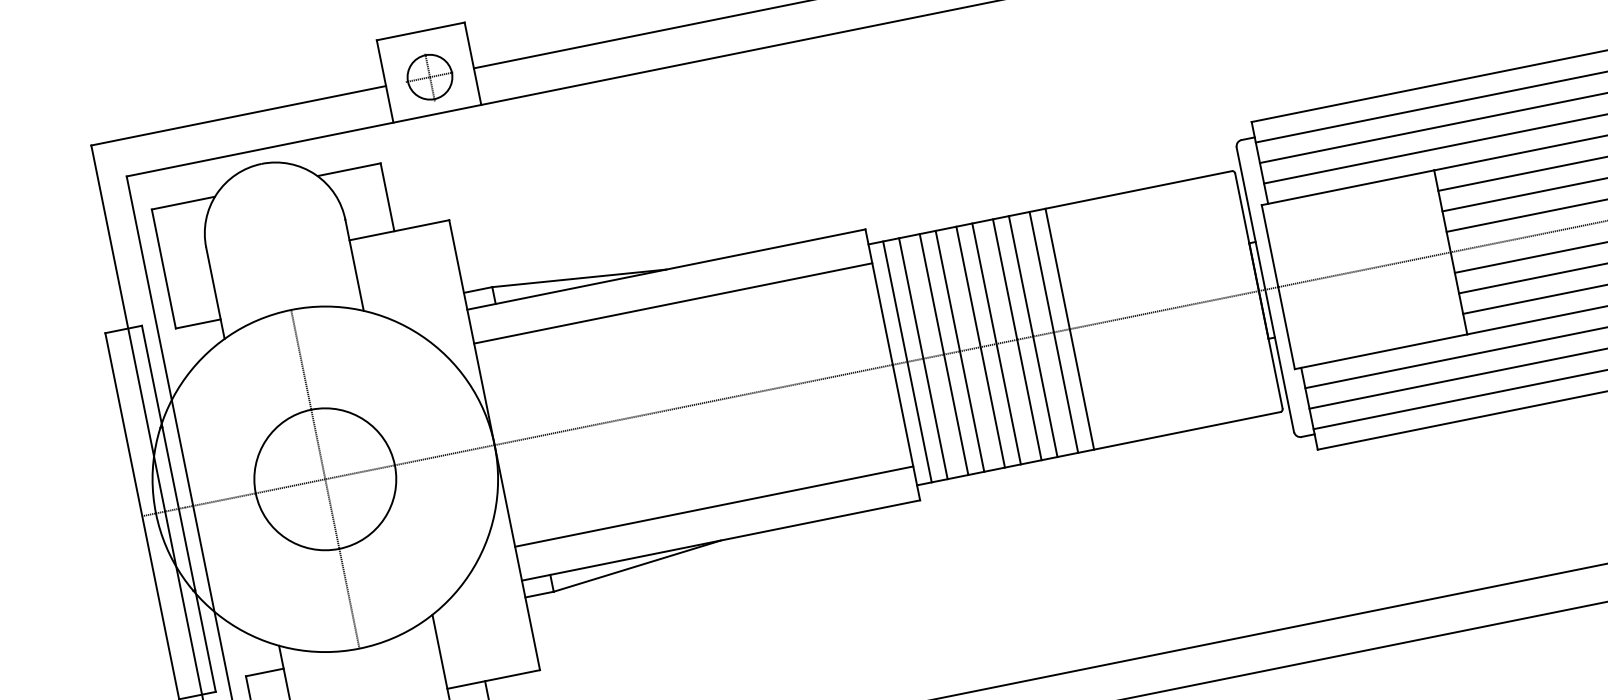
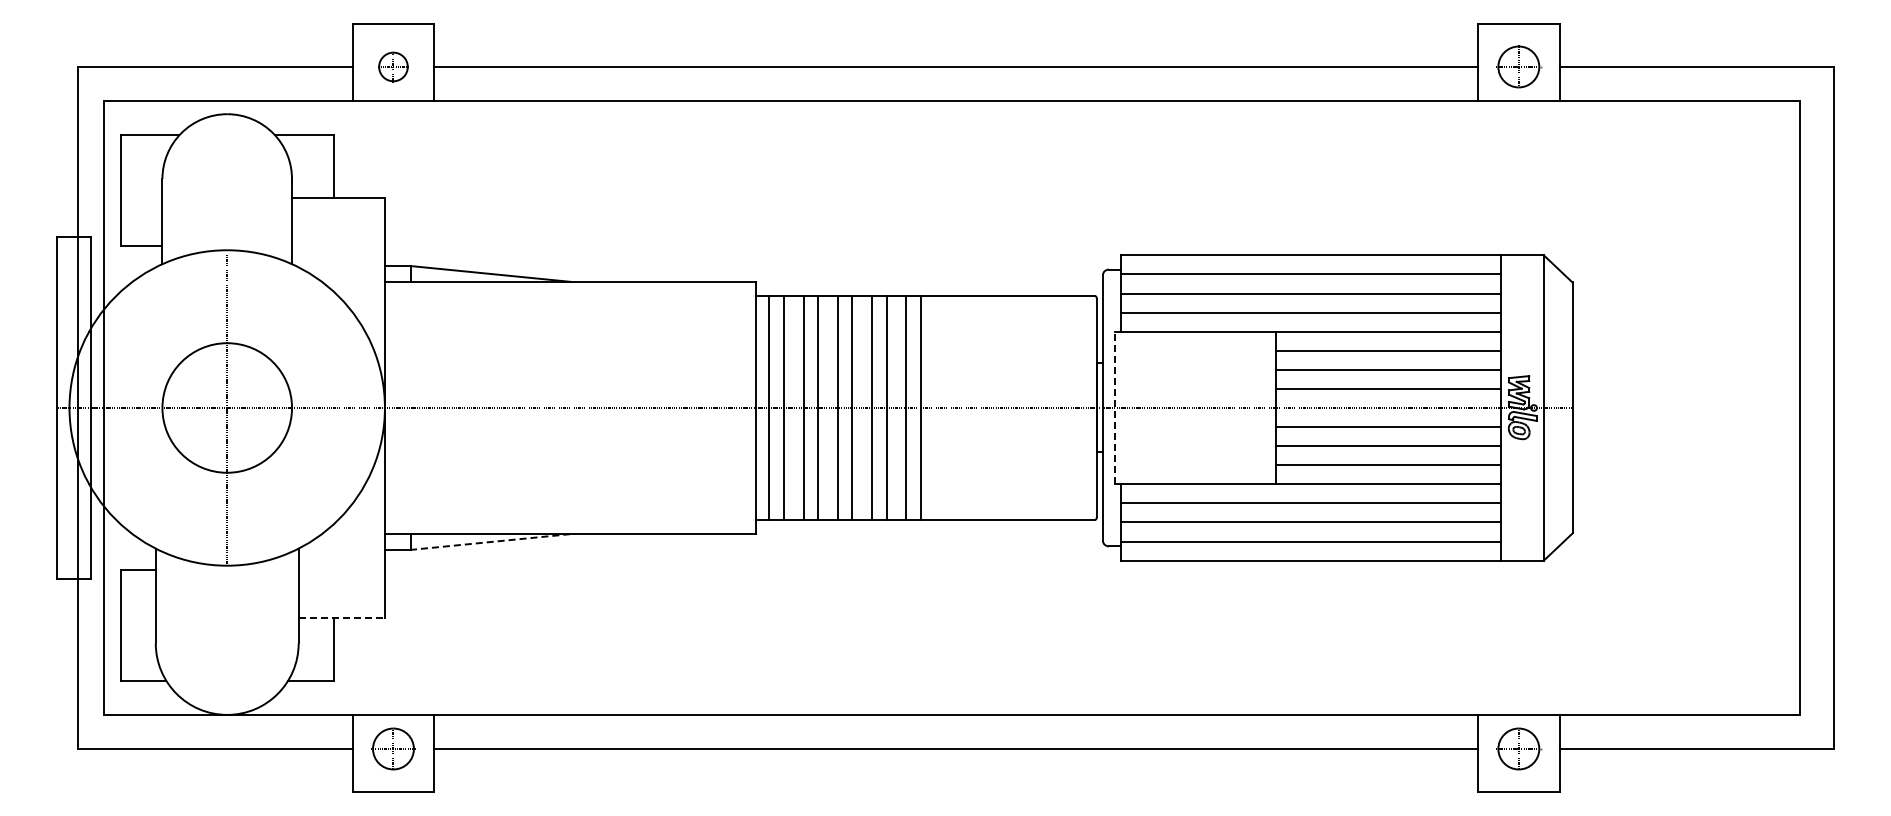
part: (429, 76) -> (393, 66), size x0.7
line: (1277, 286) -> (1114, 407), solid -> dashed
line: (672, 303) -> (569, 313), removed
line: (713, 506) -> (569, 502), removed
line: (637, 566) -> (490, 542), solid -> dashed
line: (494, 679) -> (342, 617), solid -> dashed

